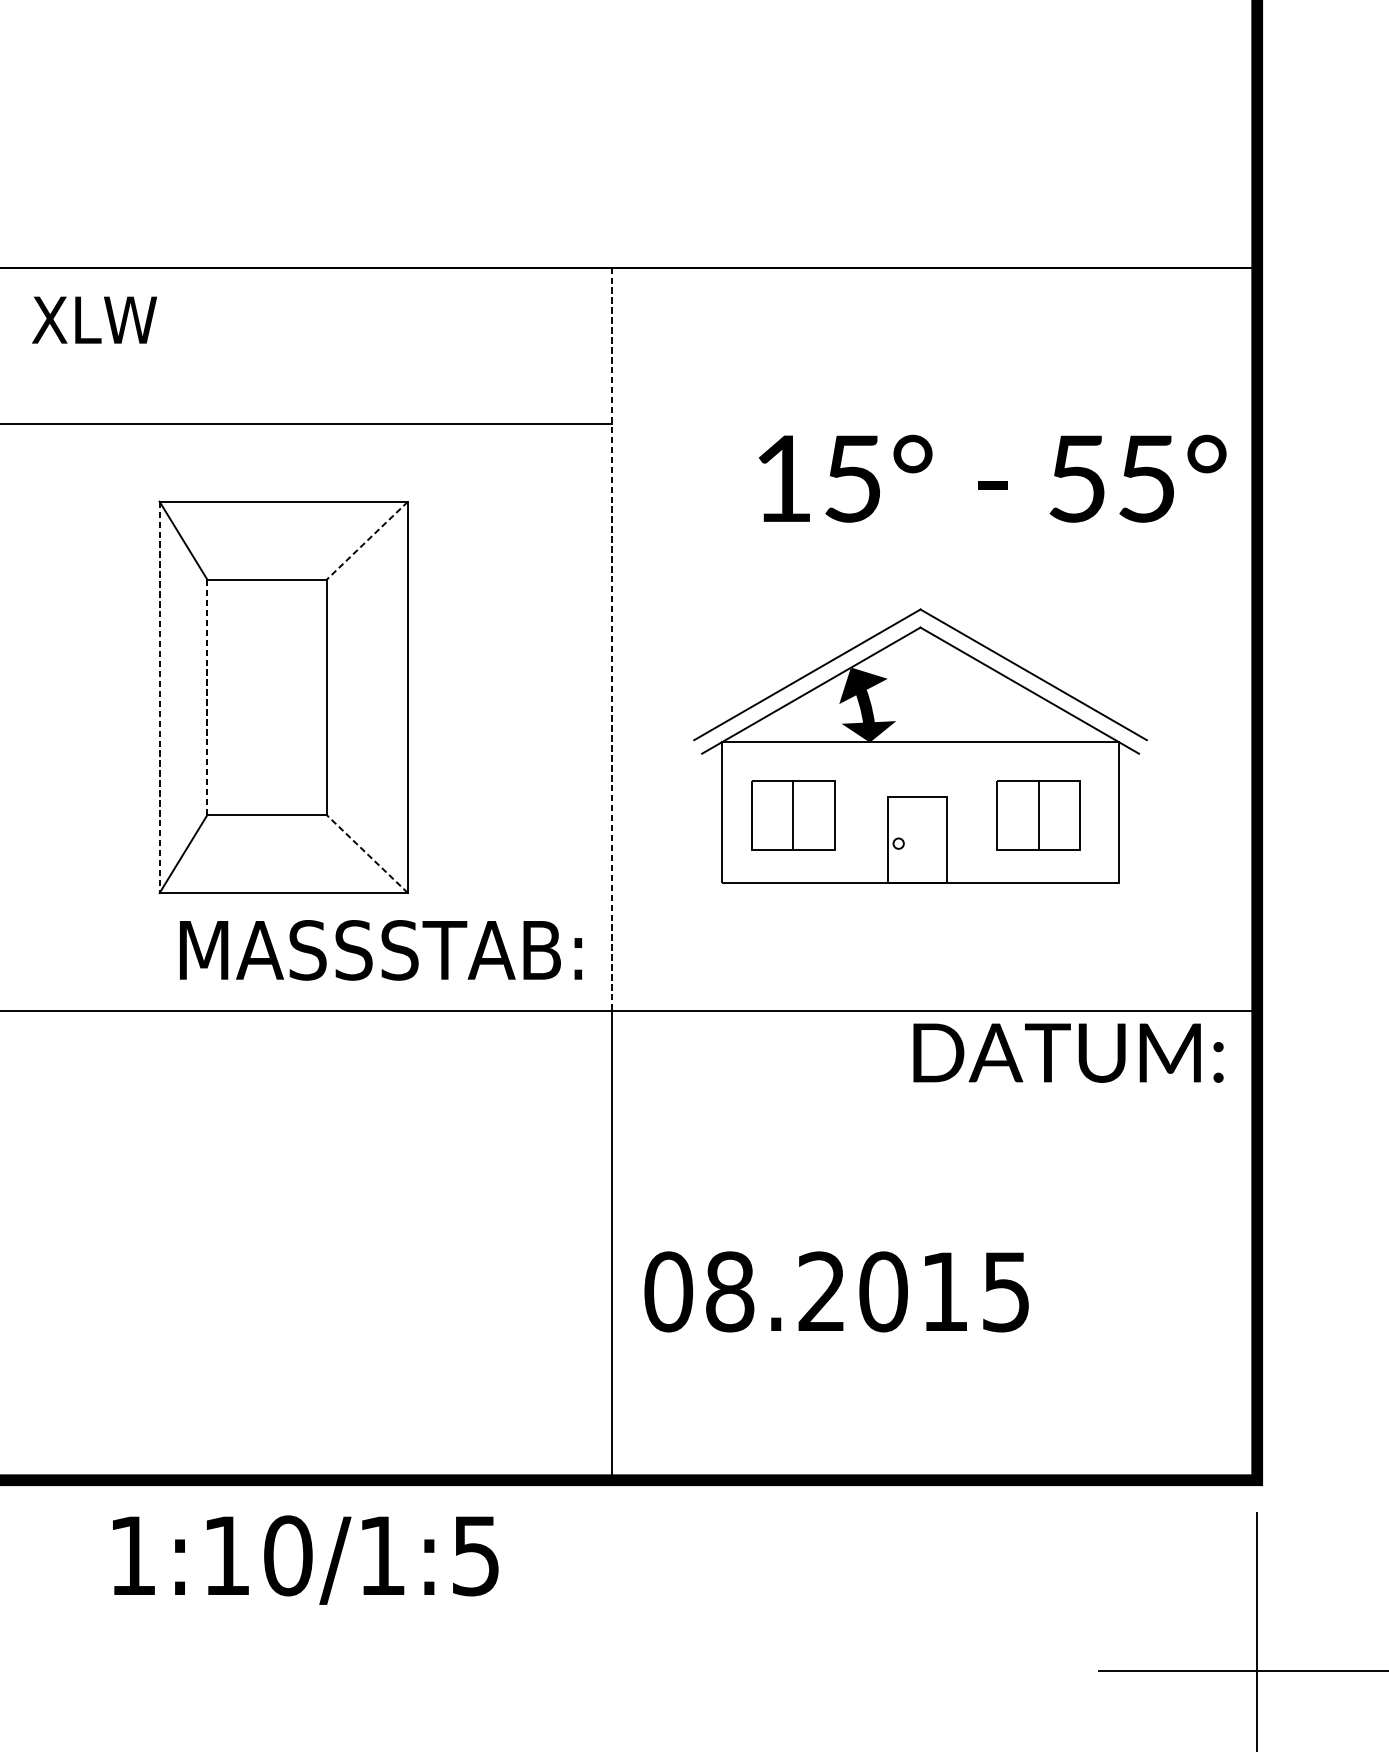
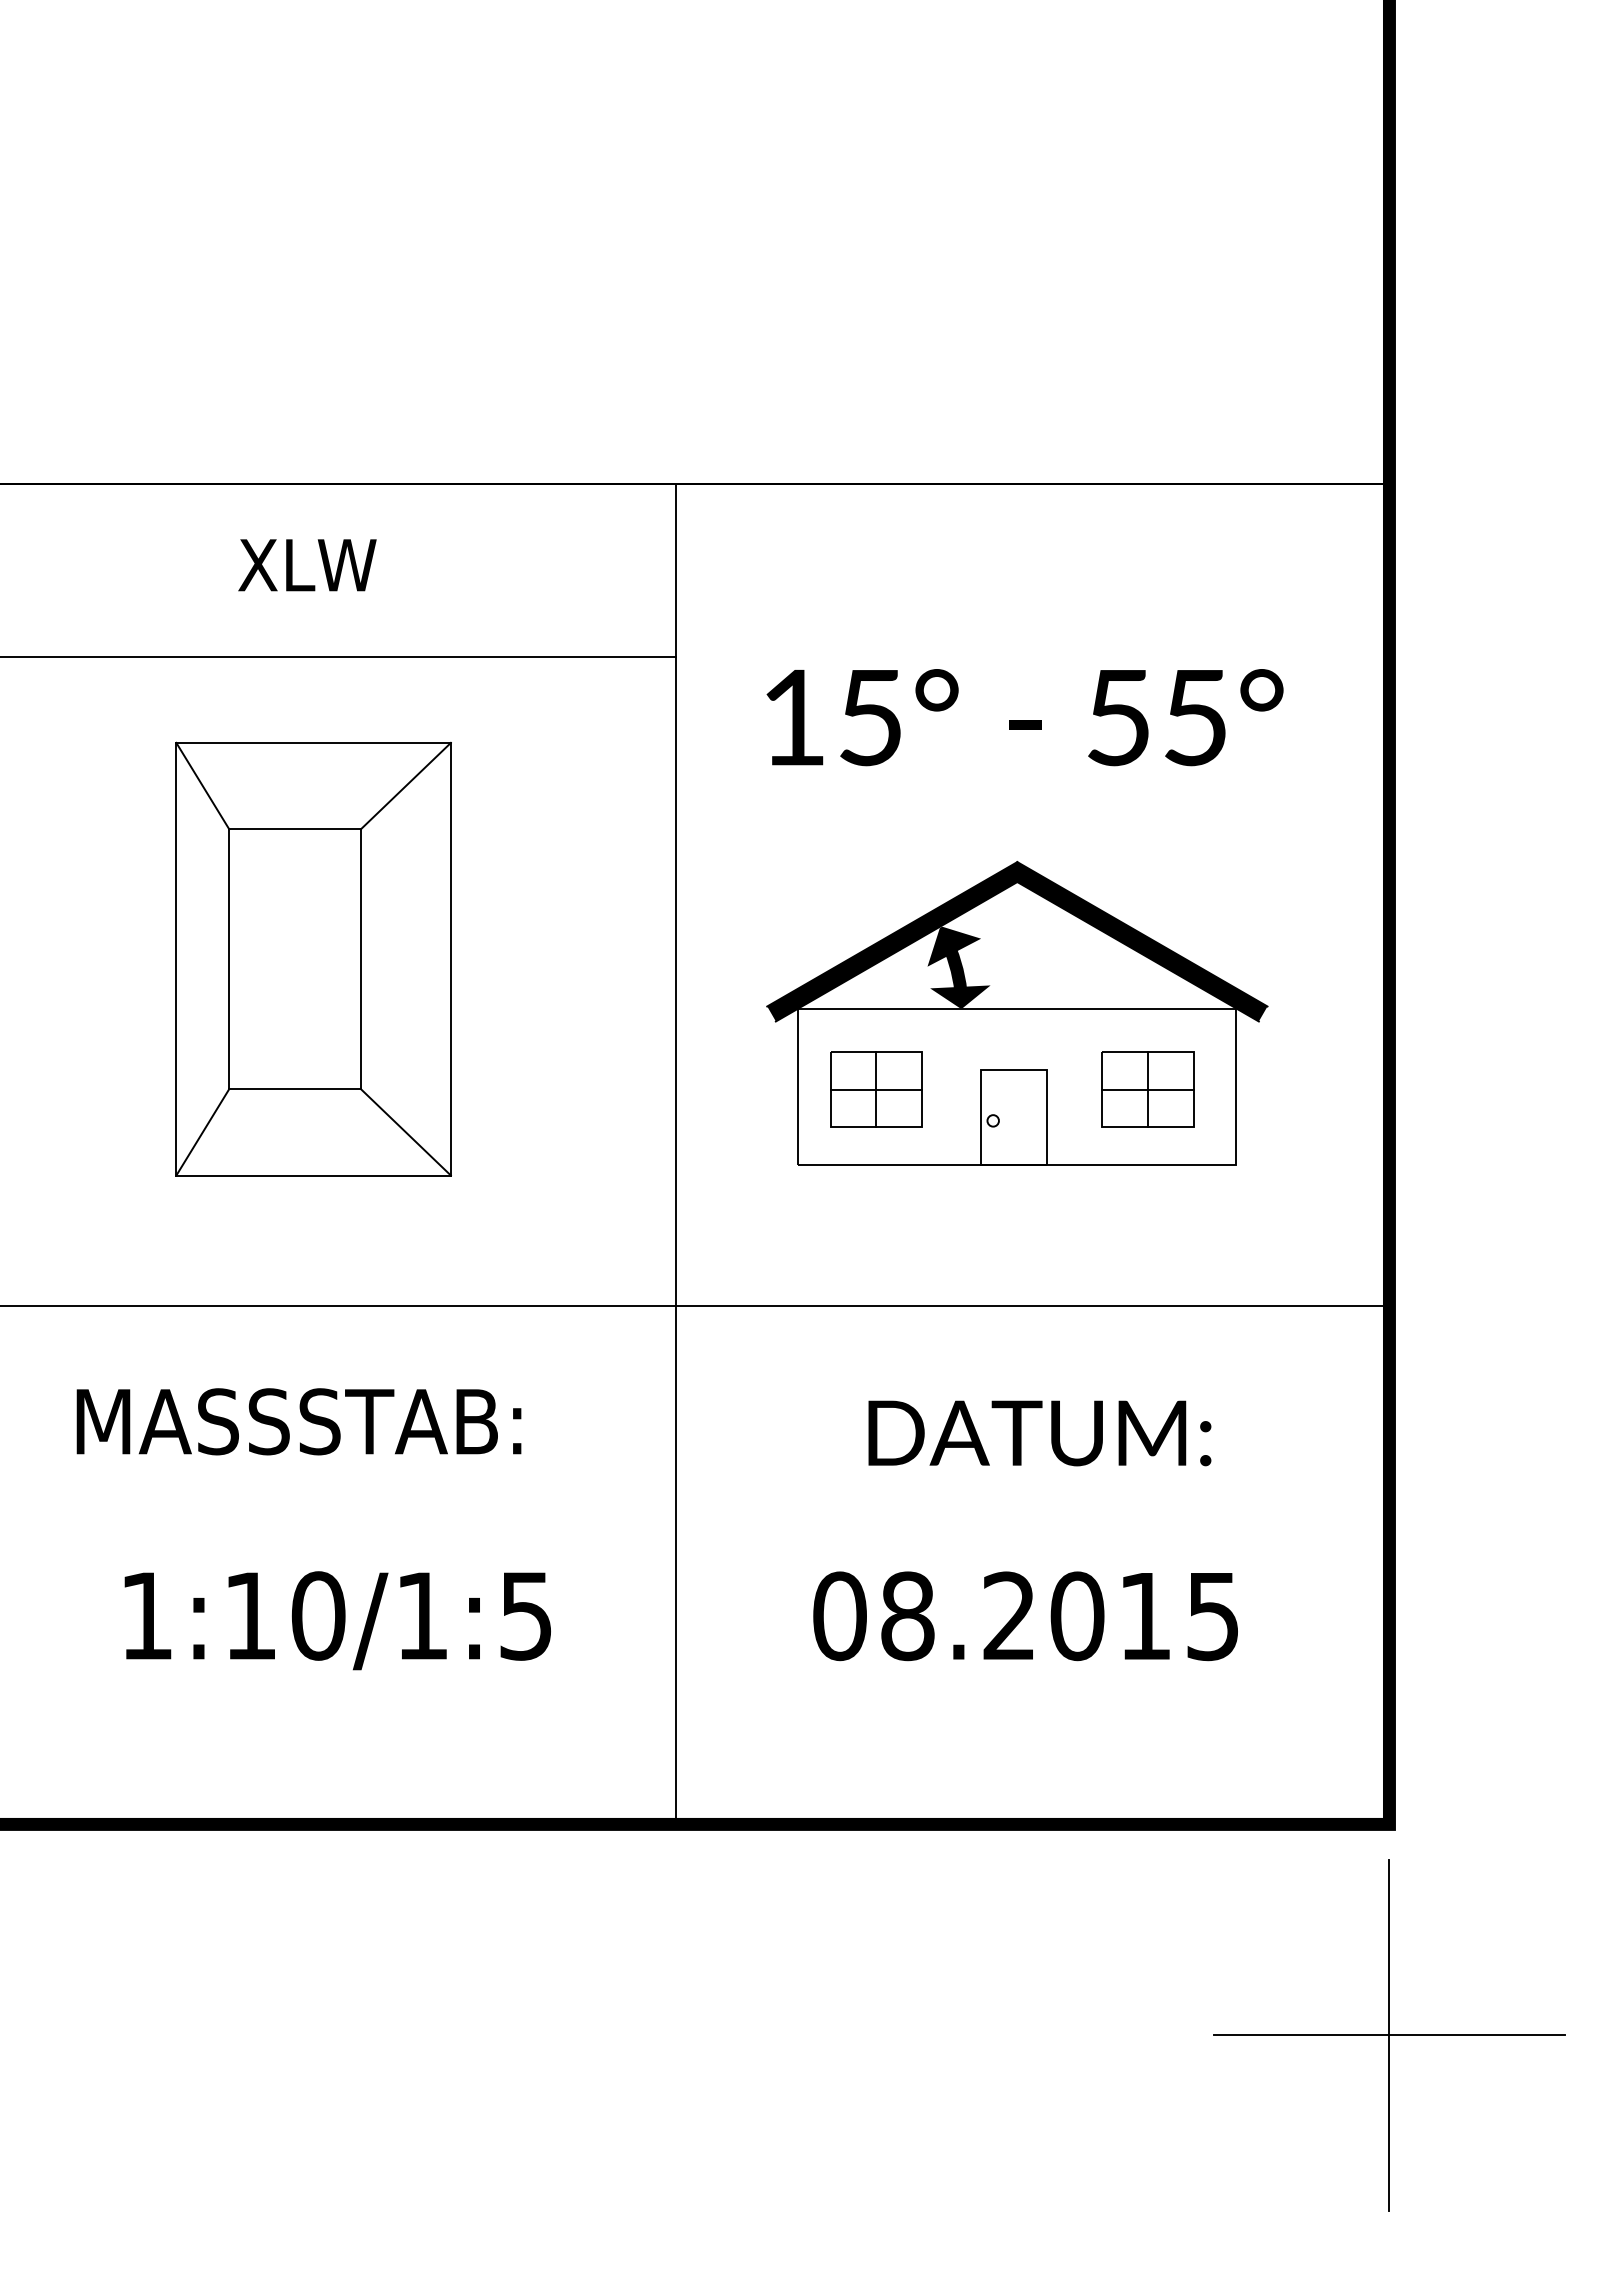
text: (94, 320) -> (307, 565), moved
text: (992, 478) -> (1024, 717), moved
line: (366, 541) -> (405, 786), dashed -> solid
line: (612, 638) -> (676, 894), dashed -> solid
fill: (920, 681) -> (1017, 941), added
line: (159, 697) -> (176, 959), dashed -> solid
line: (207, 697) -> (229, 959), dashed -> solid
line: (793, 815) -> (876, 1089), added
line: (1039, 815) -> (1148, 1089), added
line: (366, 853) -> (405, 1131), dashed -> solid
text: (380, 950) -> (298, 1421), moved
text: (1068, 1053) -> (1039, 1433), moved
text: (836, 1292) -> (1025, 1616), moved
text: (305, 1559) -> (337, 1620), moved

